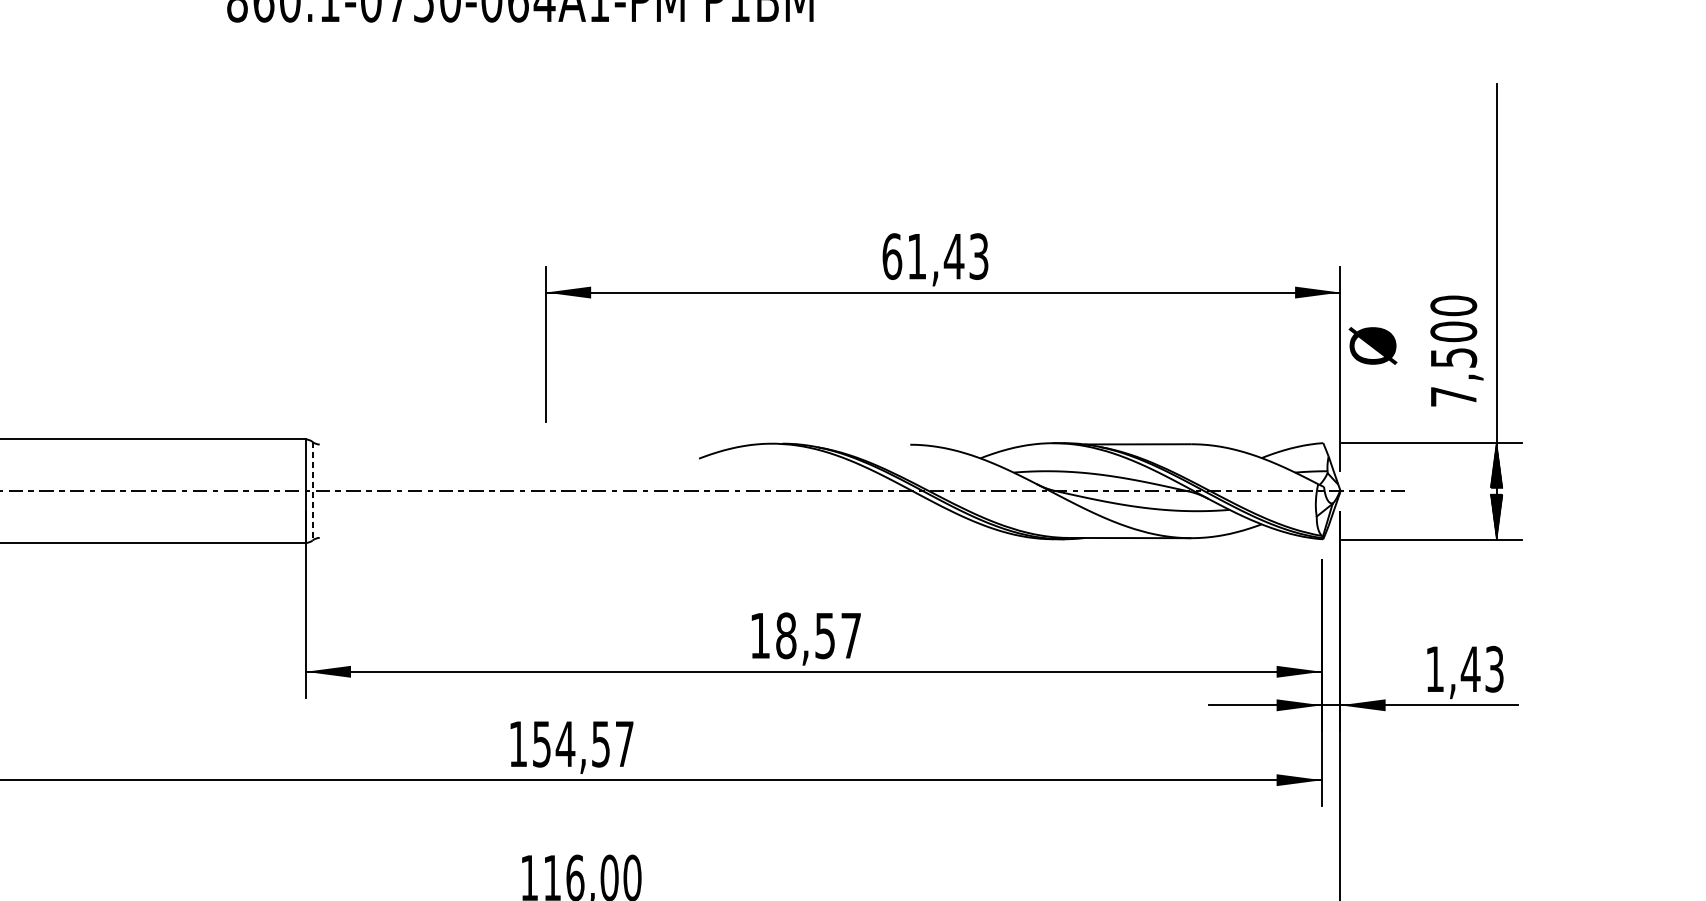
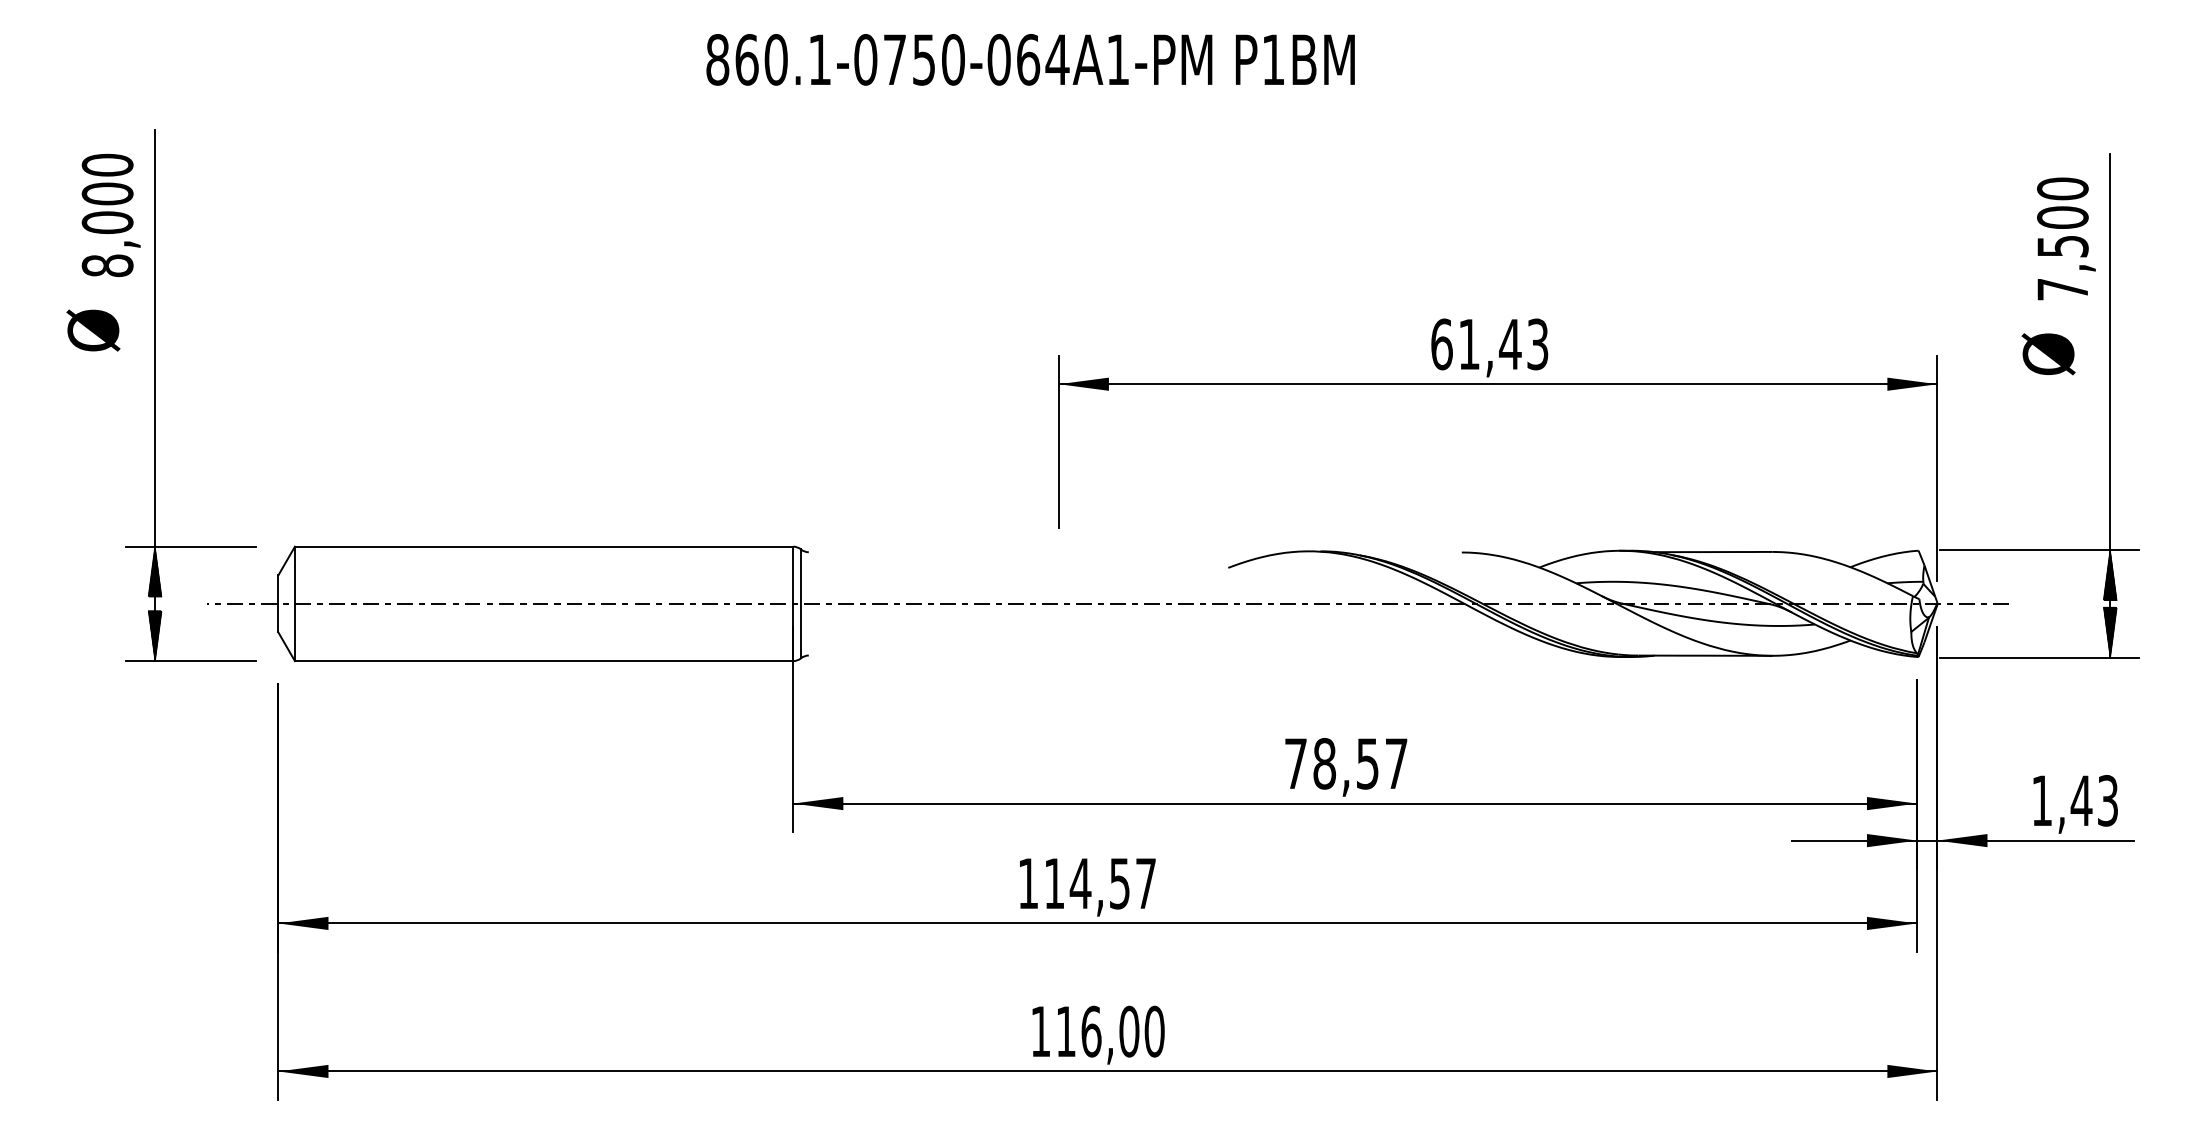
text: (1372, 346) -> (2048, 354), moved
text: (1457, 350) -> (2066, 238), moved
line: (313, 491) -> (801, 604), dashed -> solid
text: (759, 635) -> (1295, 763), 18,57 -> 78,57
text: (541, 744) -> (1054, 883), 154,57 -> 114,57

